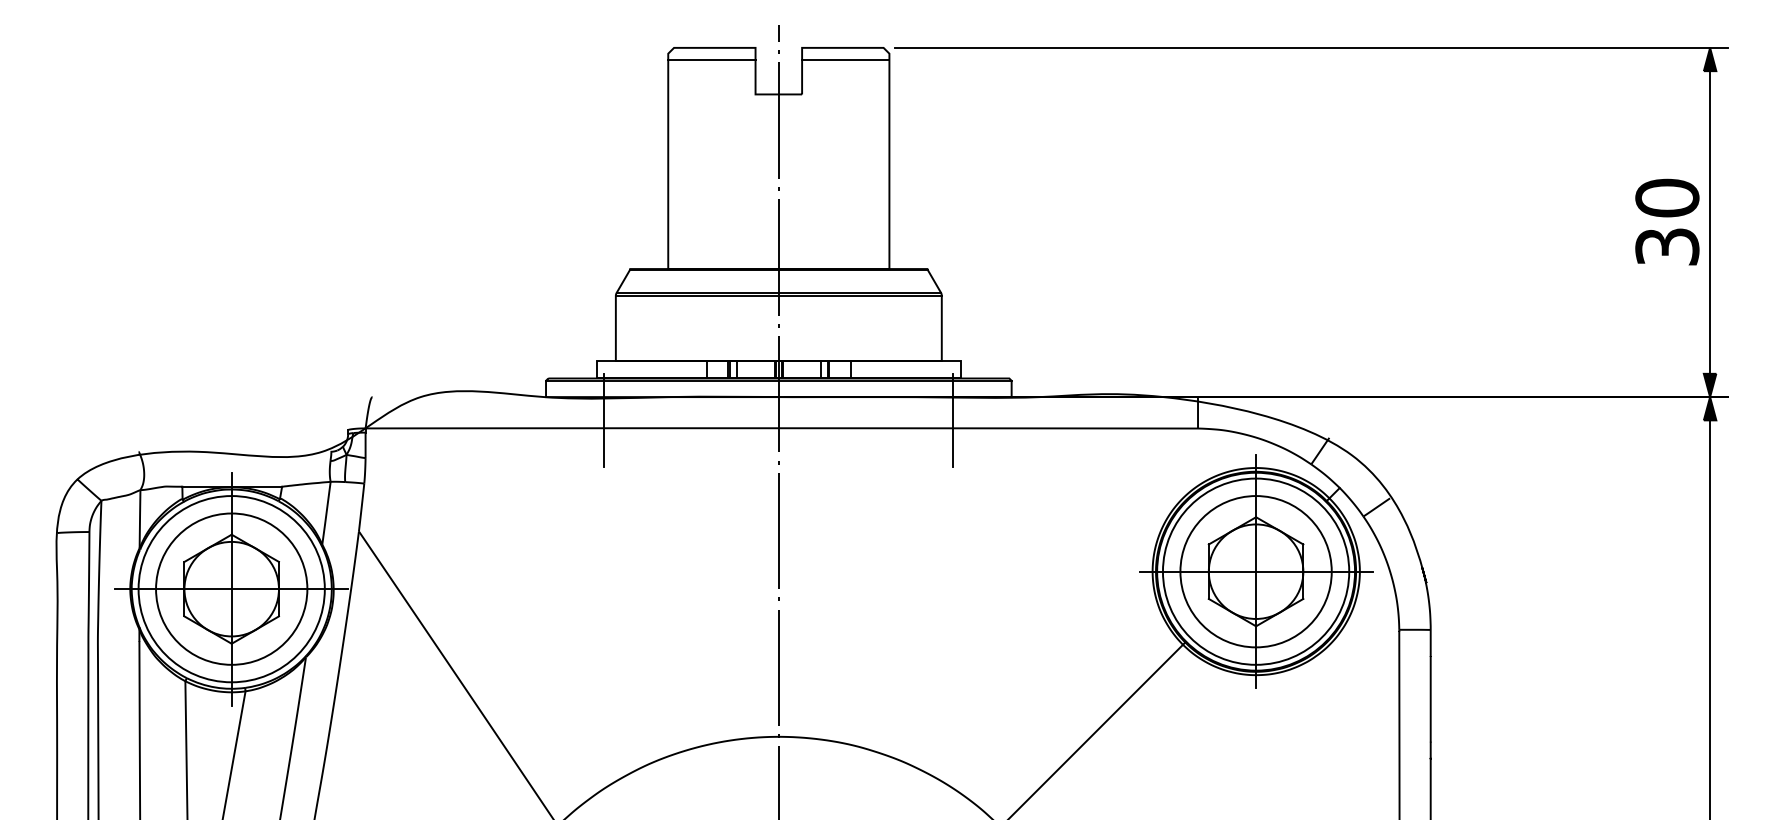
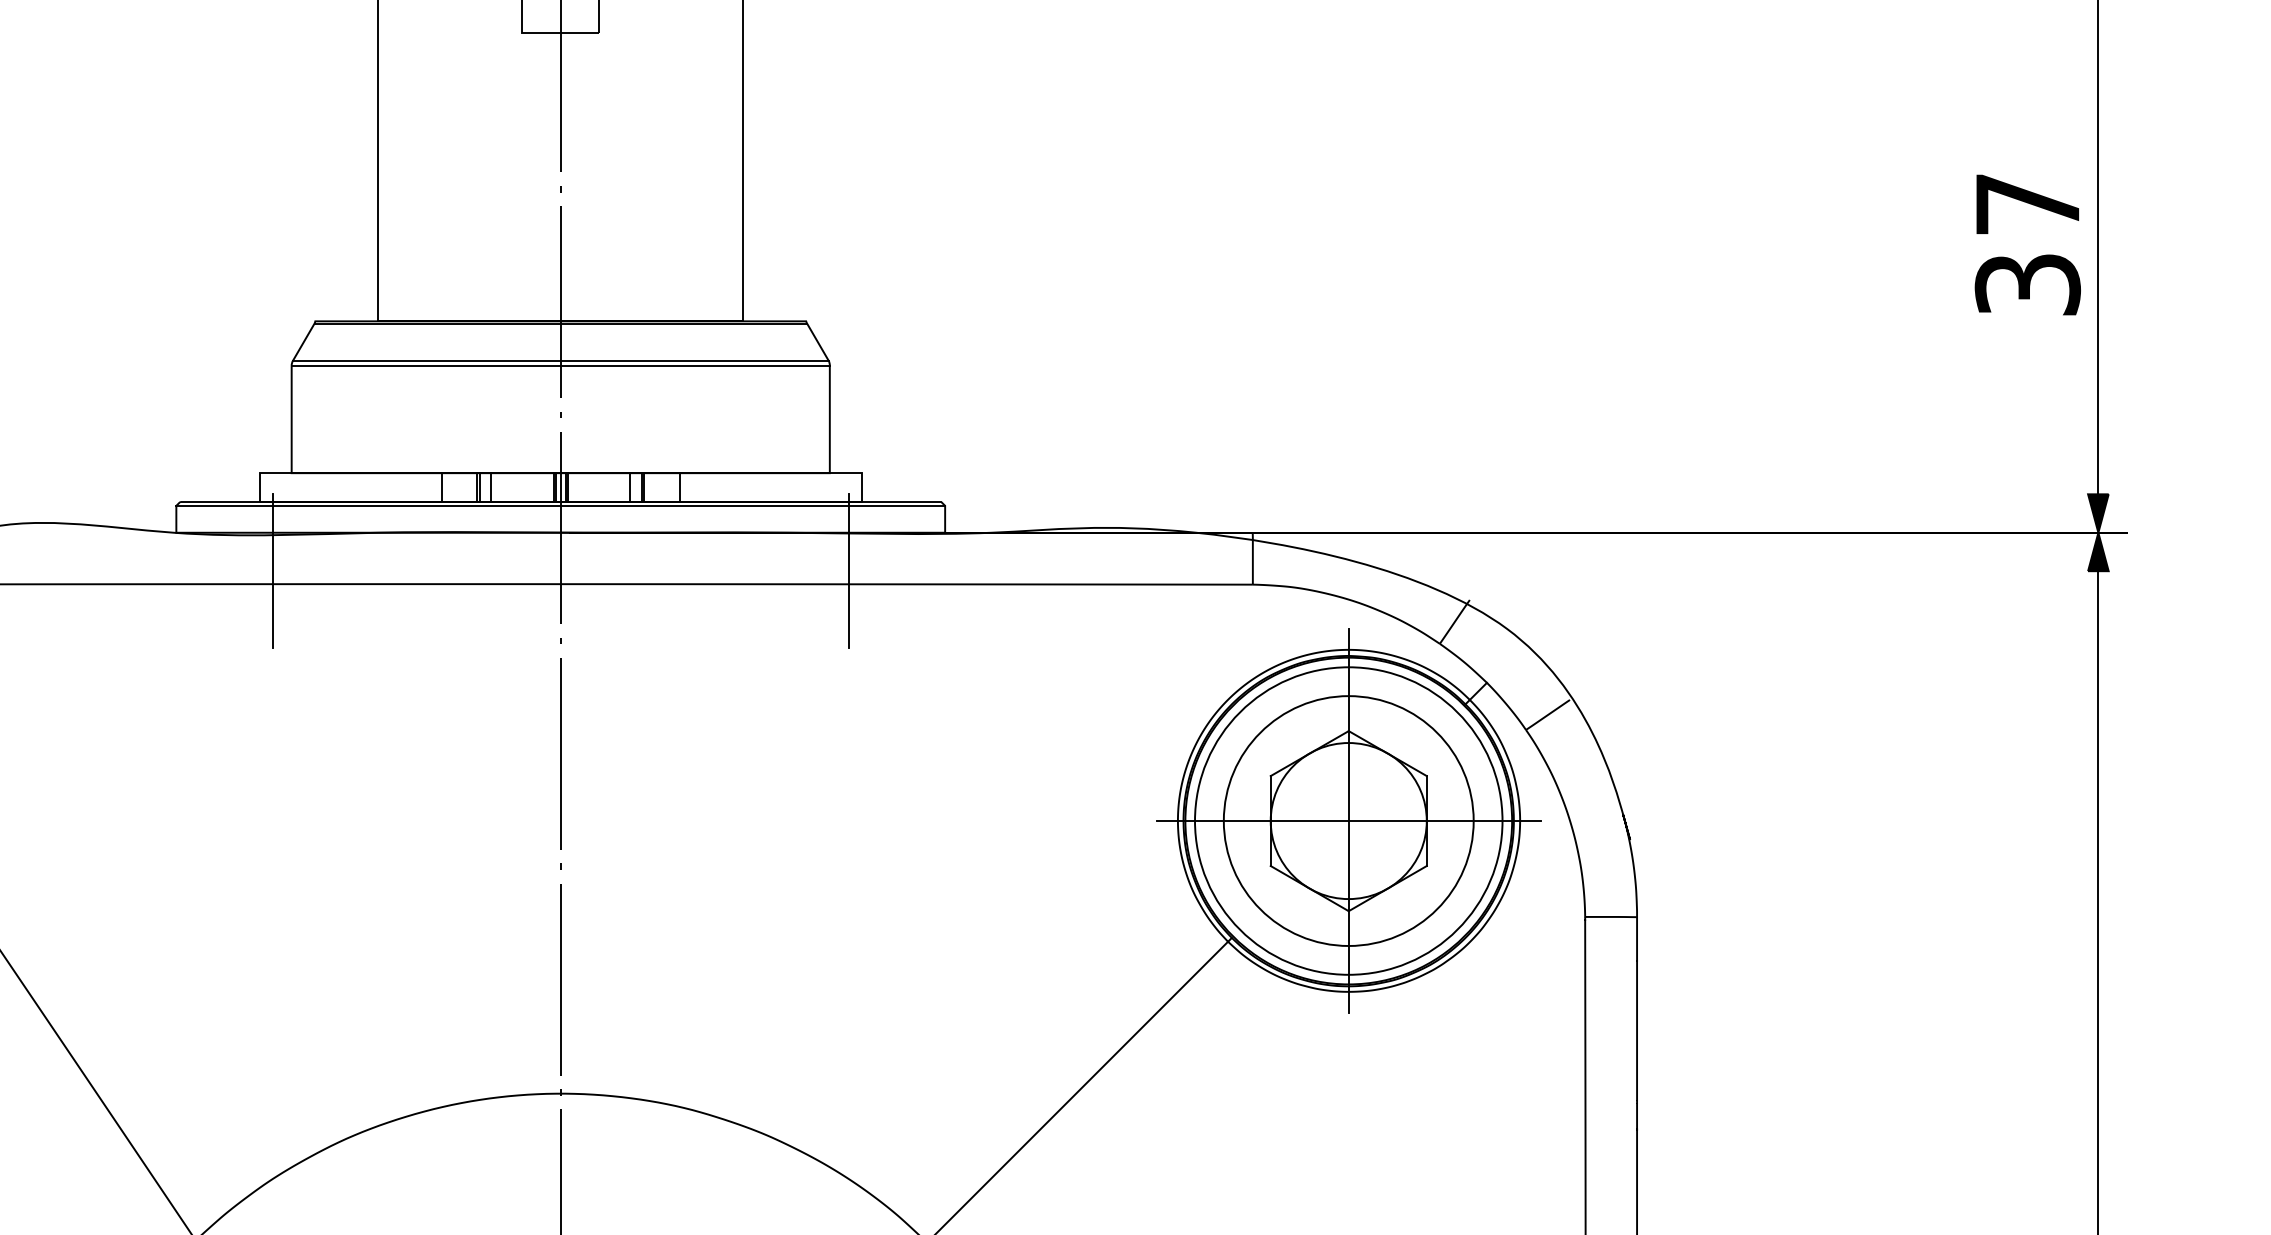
text: (1667, 197) -> (2028, 203), 30 -> 37

